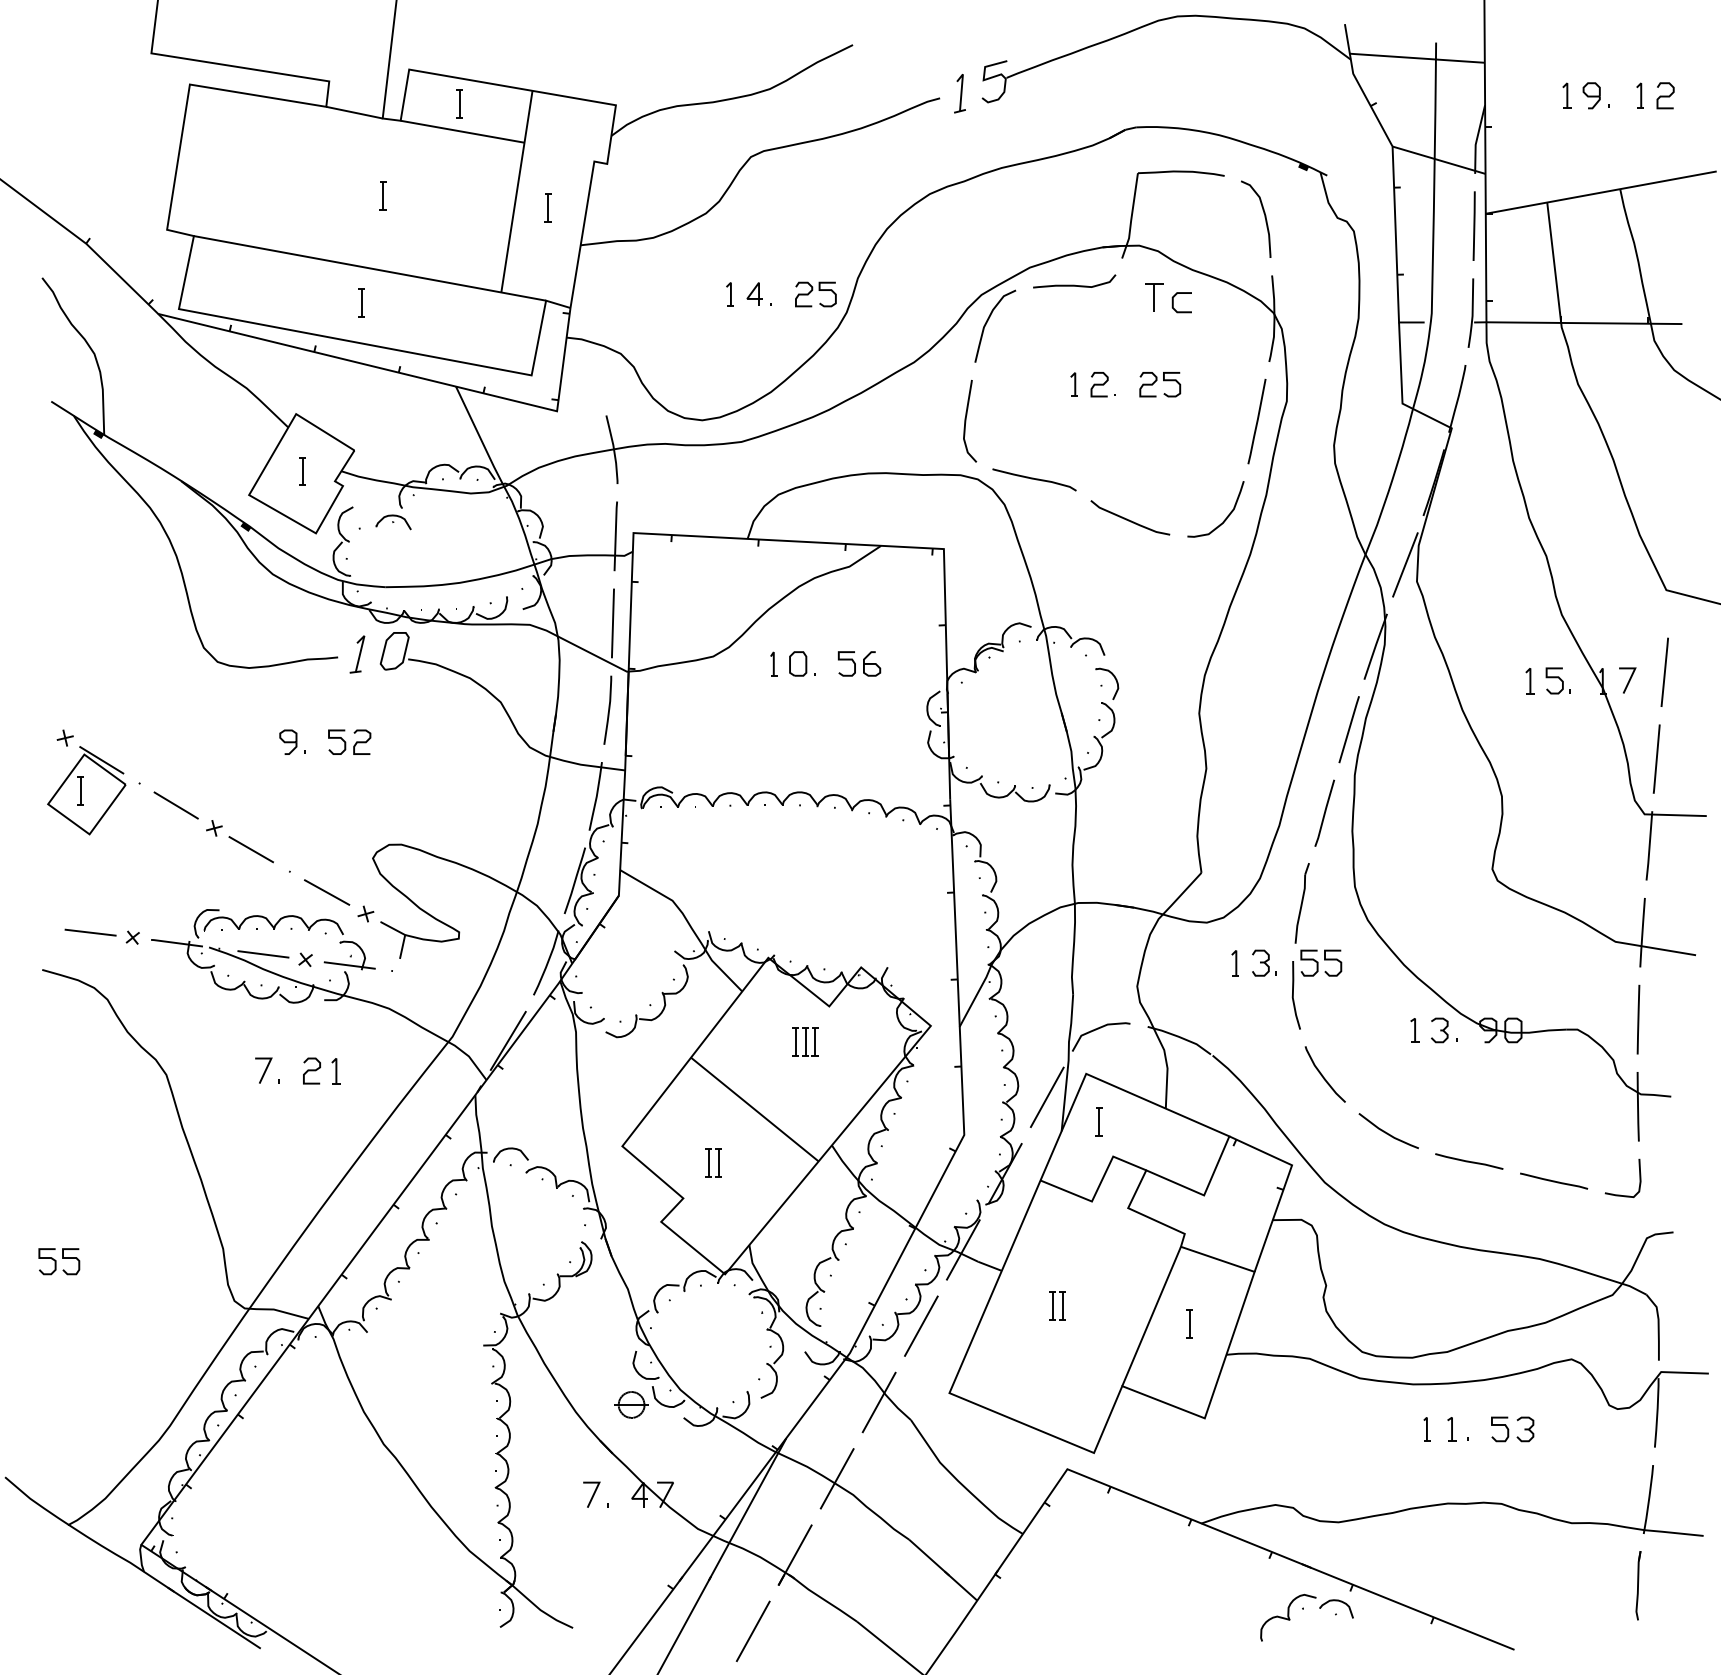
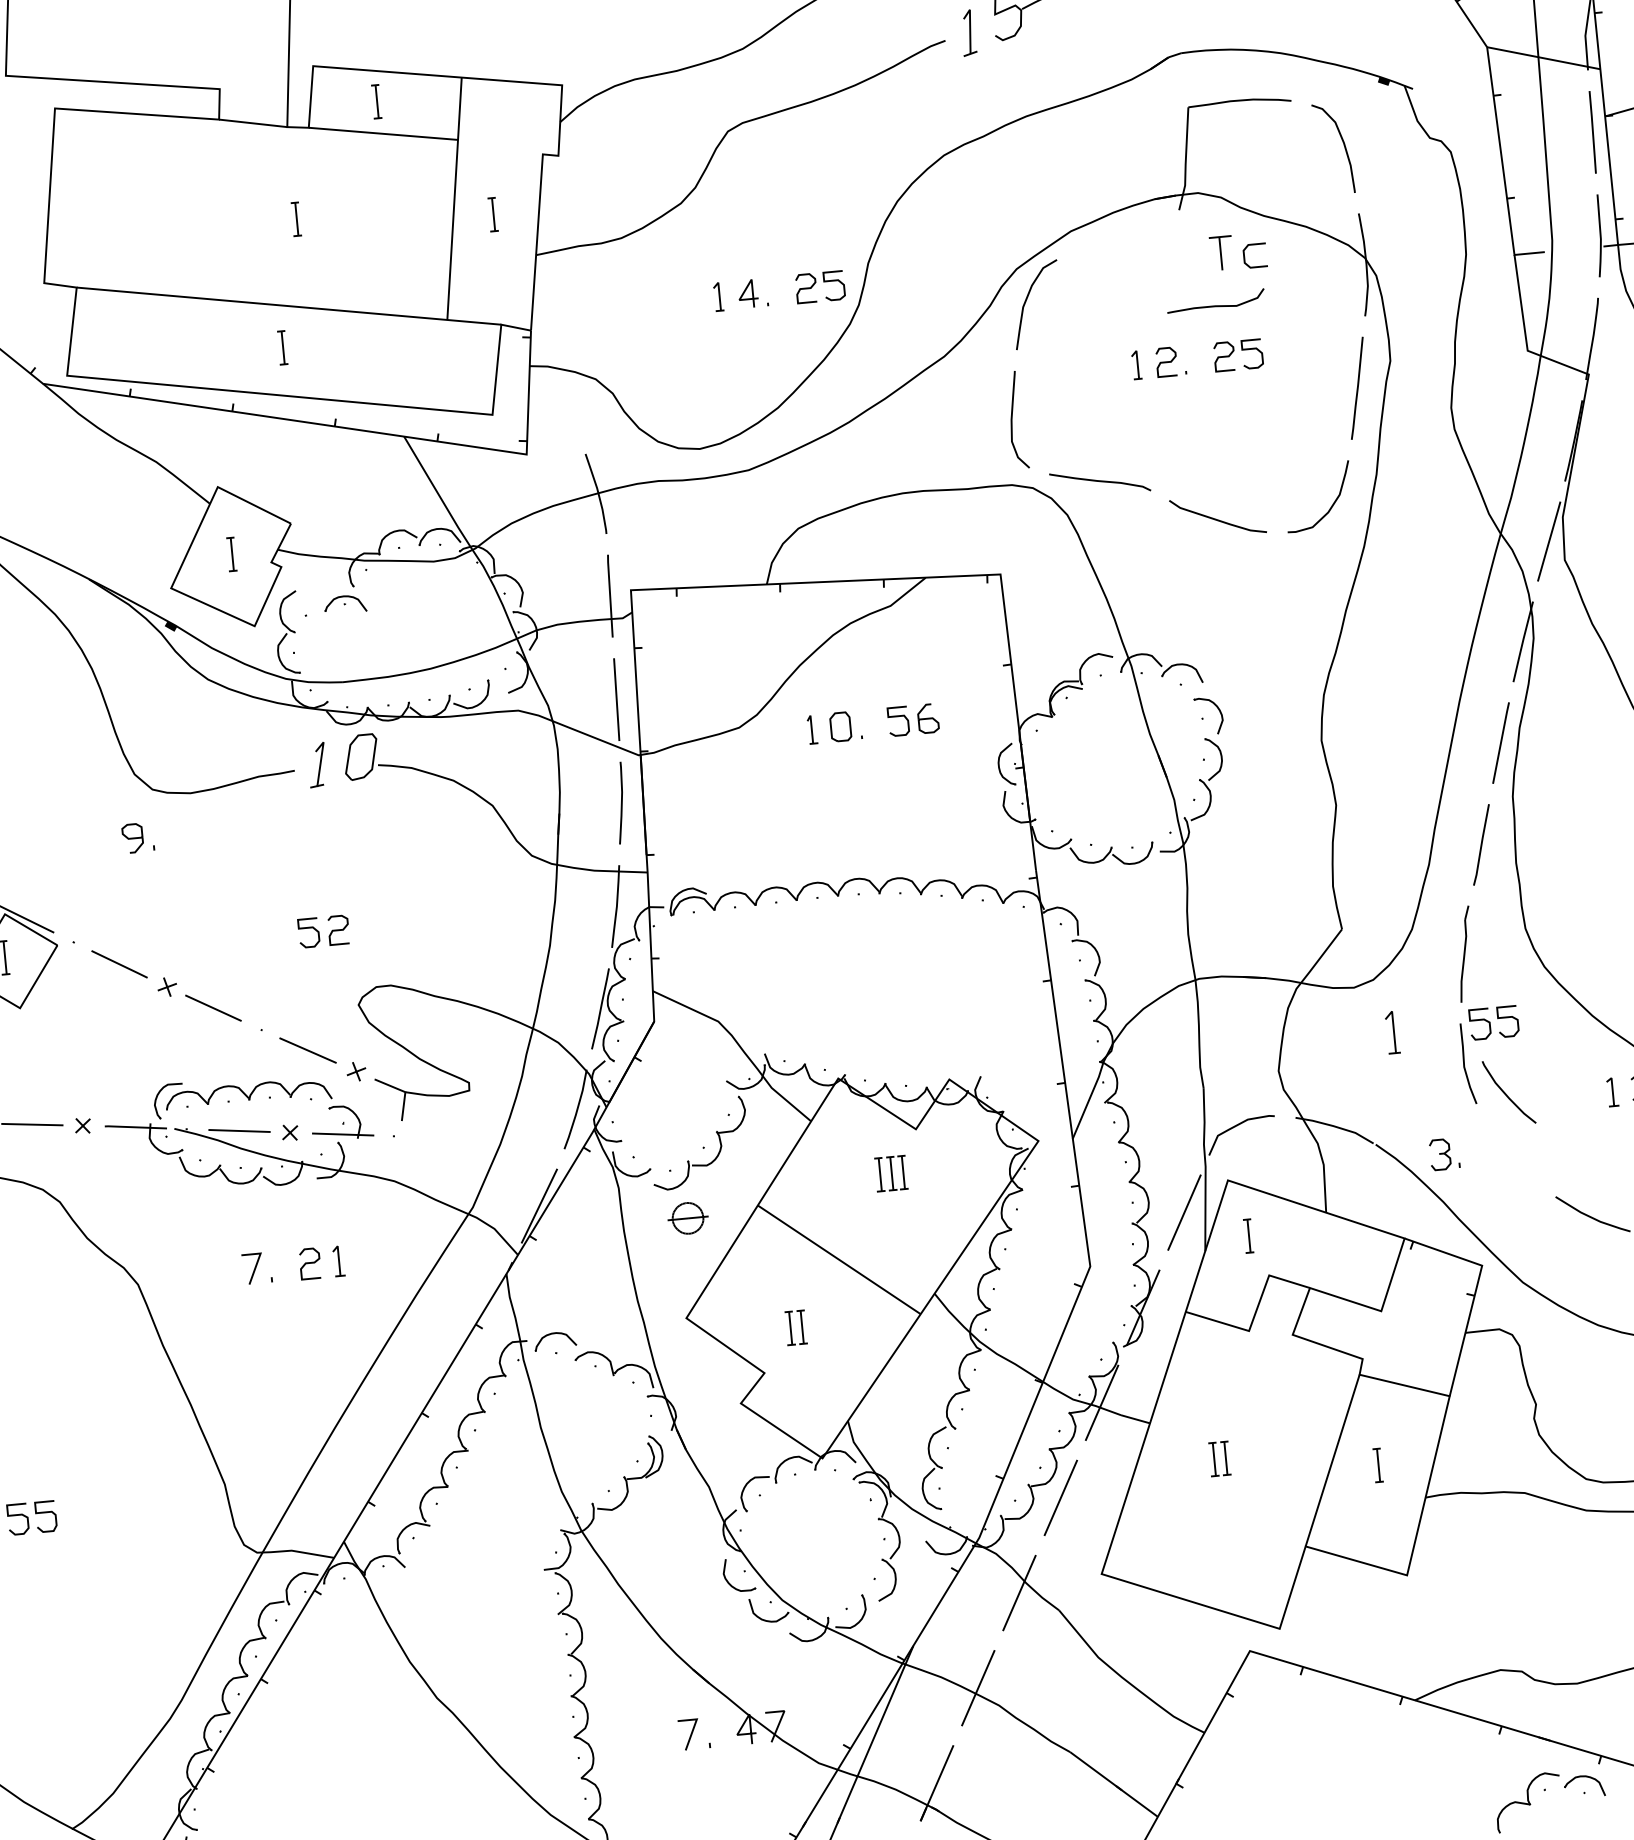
curve: (1074, 284) -> (1216, 304), moved
part: (292, 741) -> (137, 837), moved
part: (349, 741) -> (323, 930), moved
part: (1264, 962) -> (1444, 1153), moved
part: (1234, 963) -> (1391, 1033), size x1.4
curve: (1323, 1075) -> (1507, 1093), moved
part: (631, 1404) -> (687, 1217), moved

